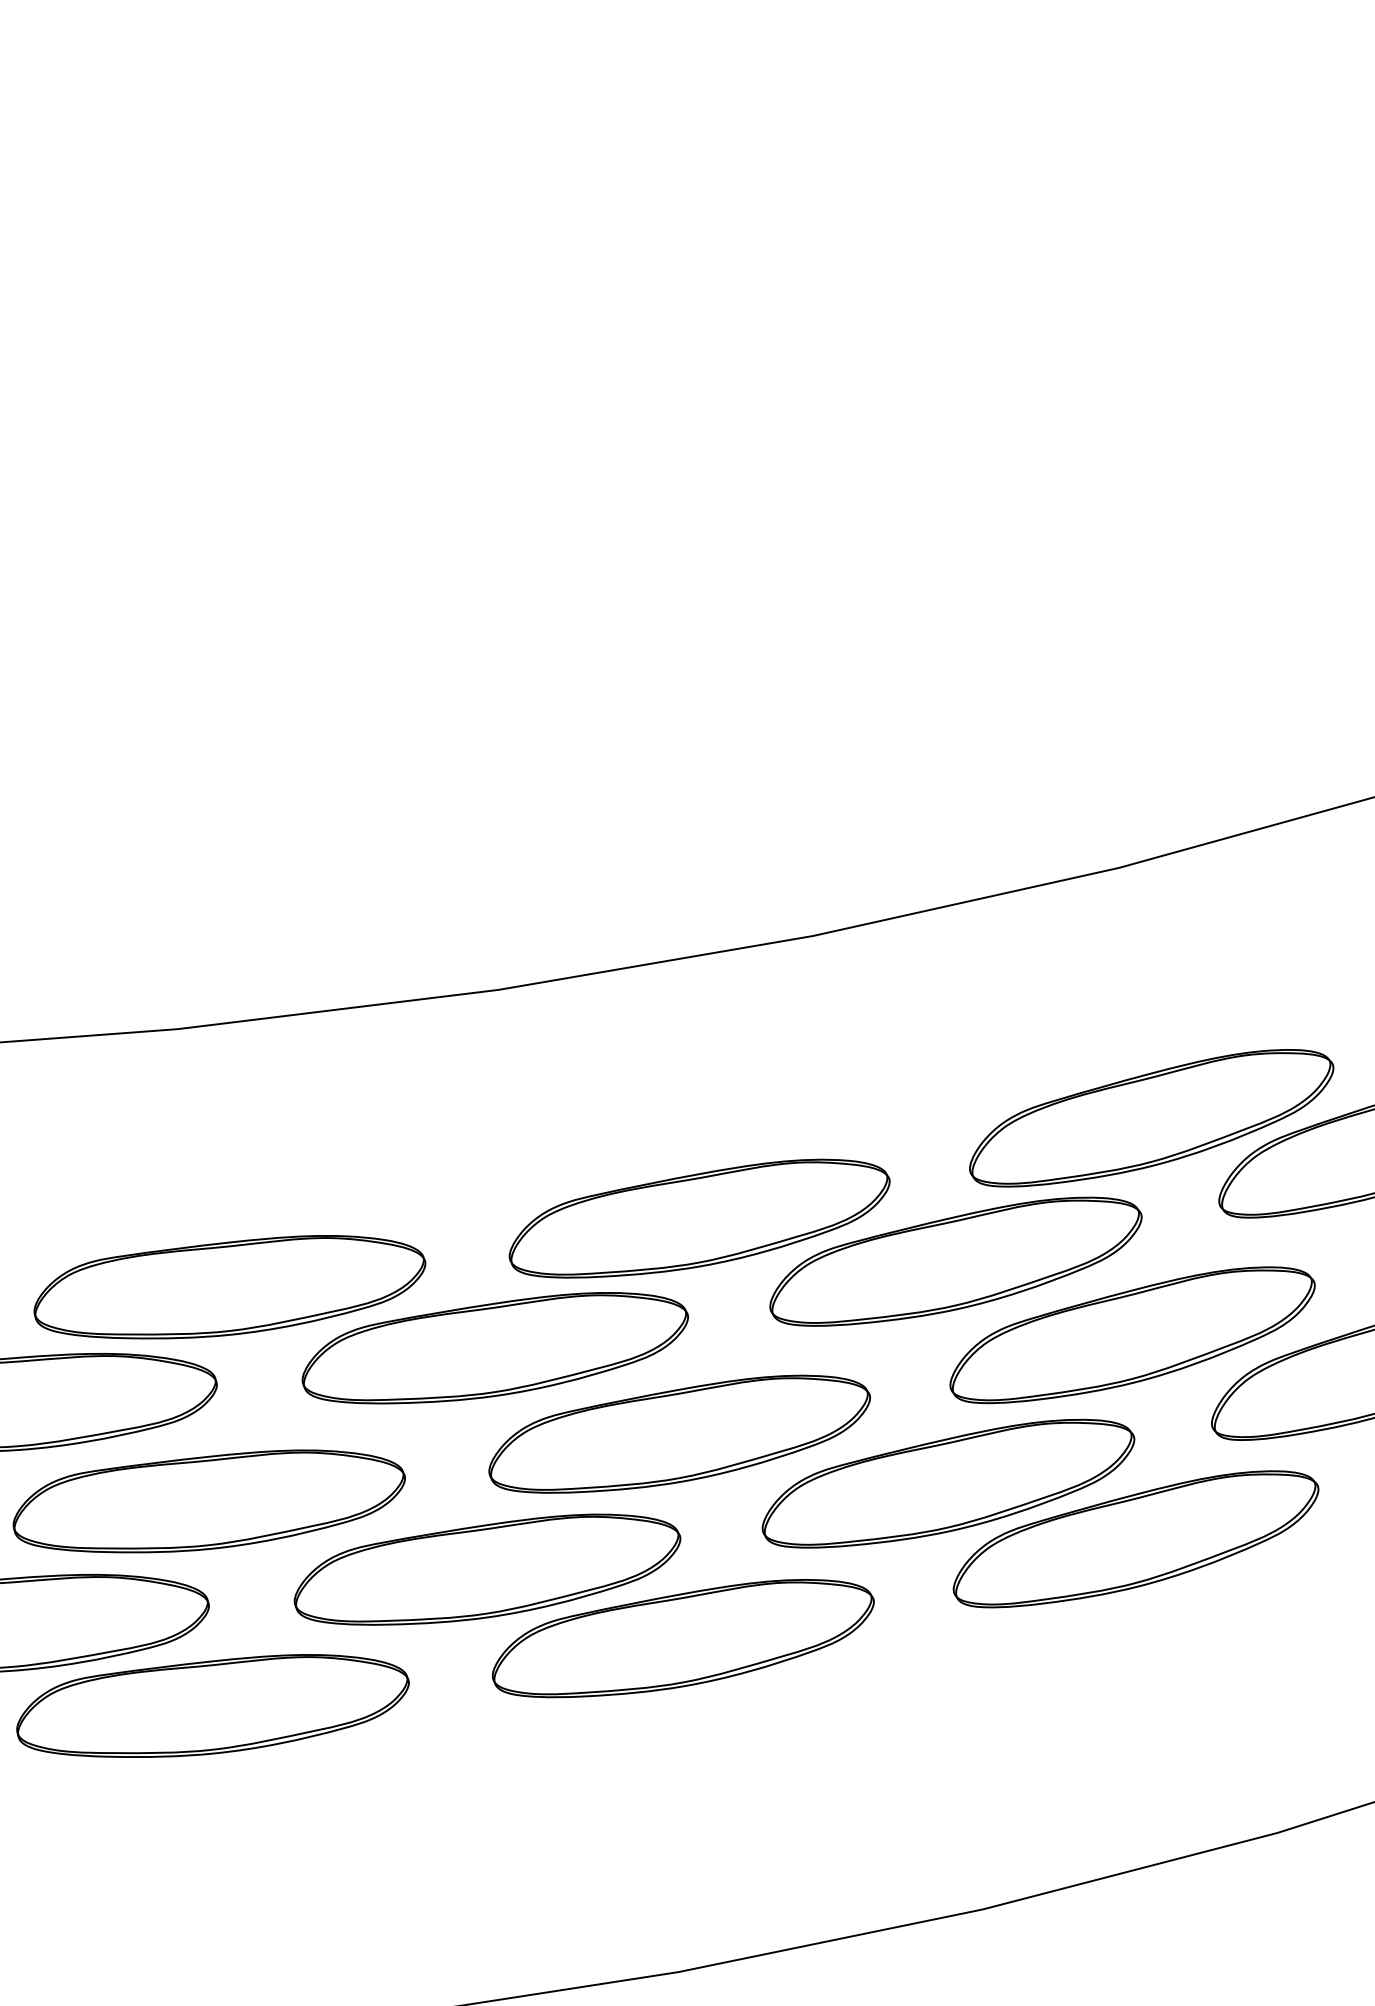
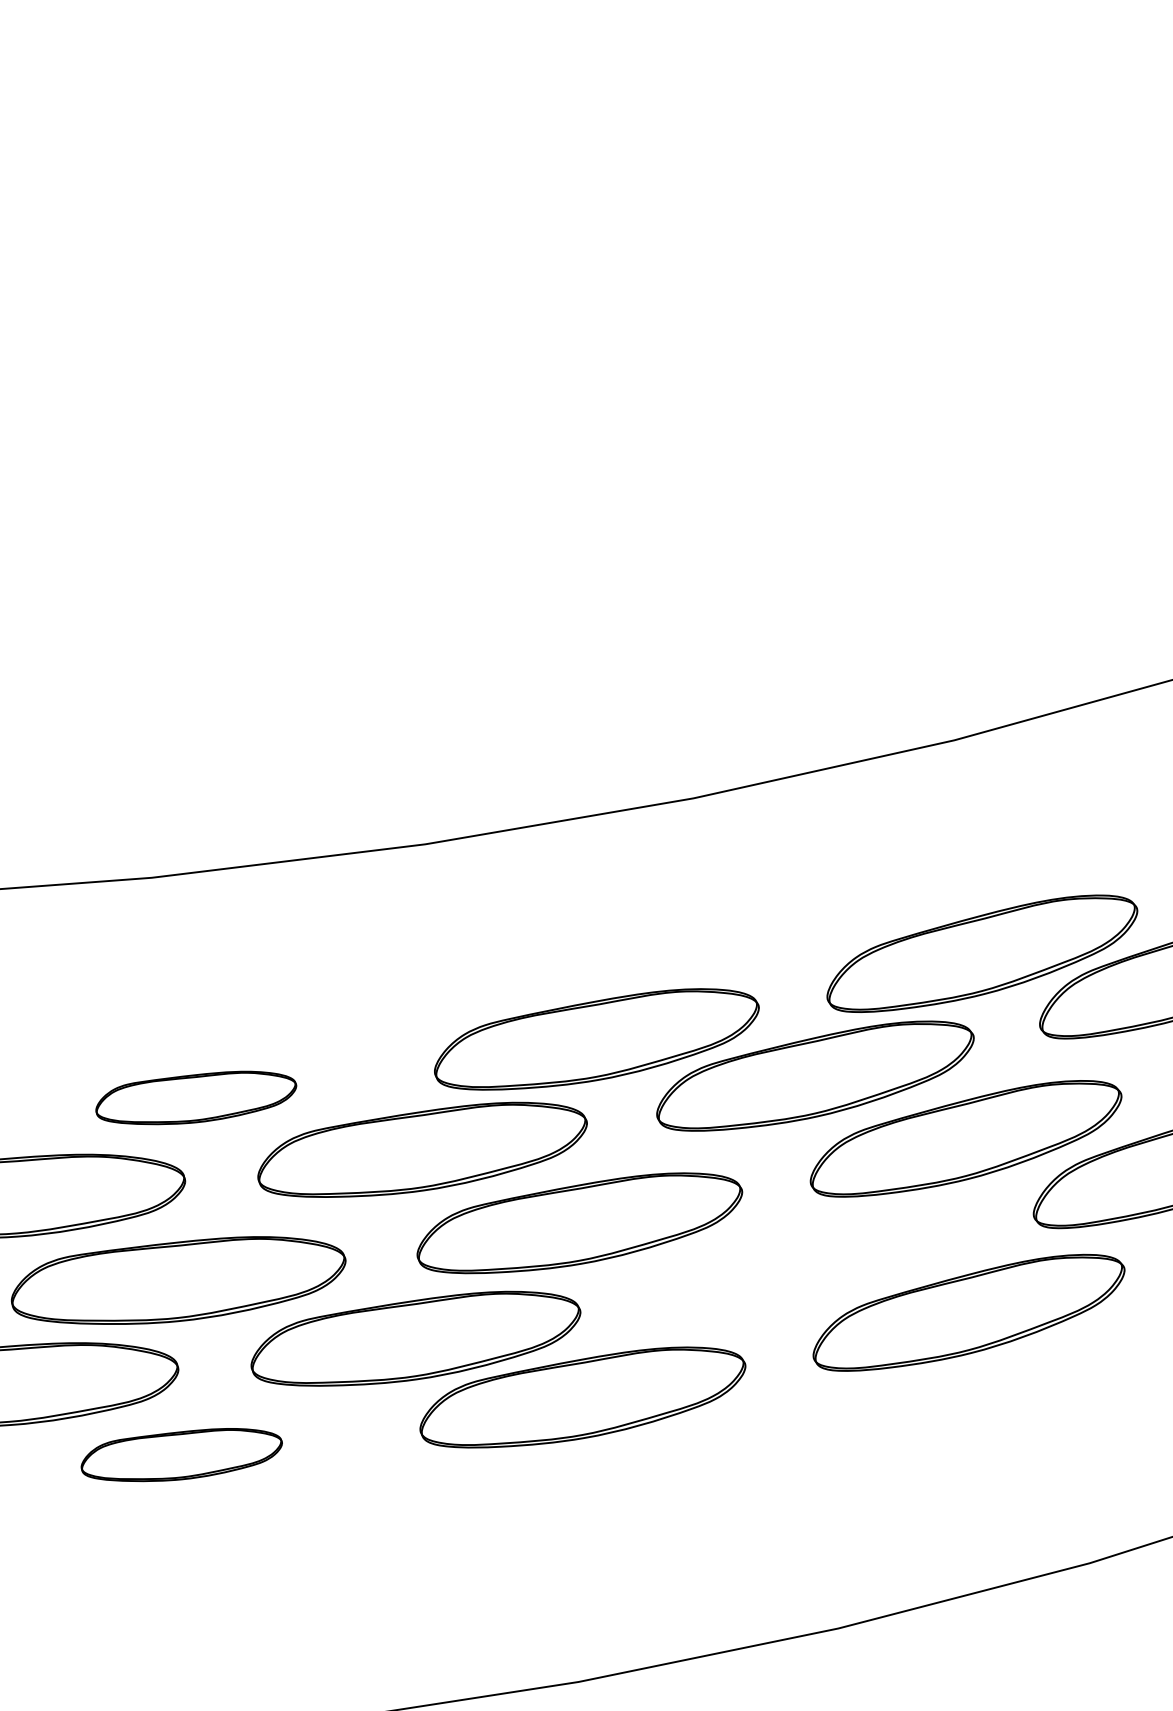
part: (229, 1287) -> (195, 1098), size x0.6
part: (948, 1483) -> (809, 1265), removed
part: (212, 1705) -> (181, 1454), size x0.6

